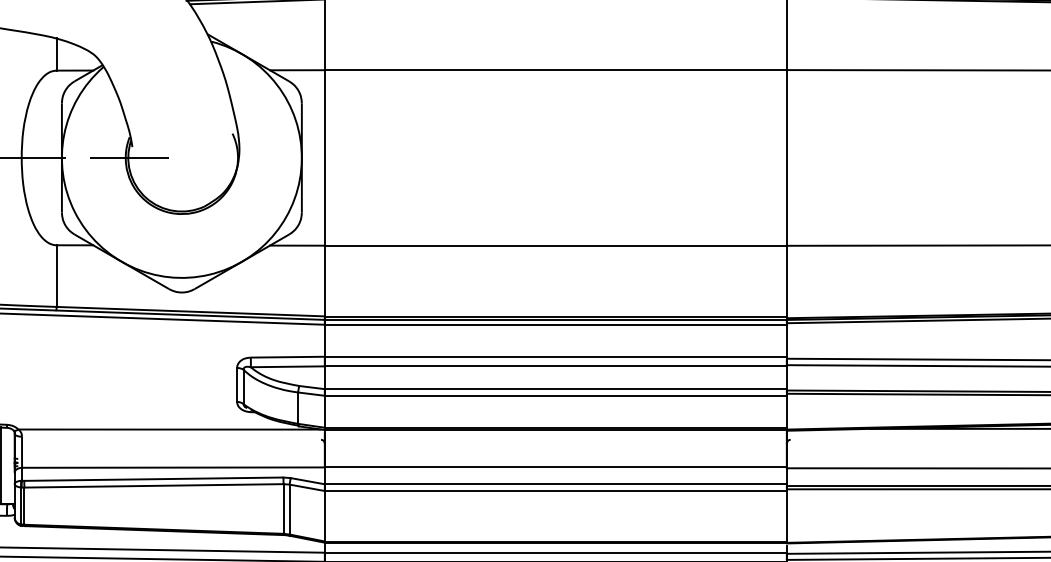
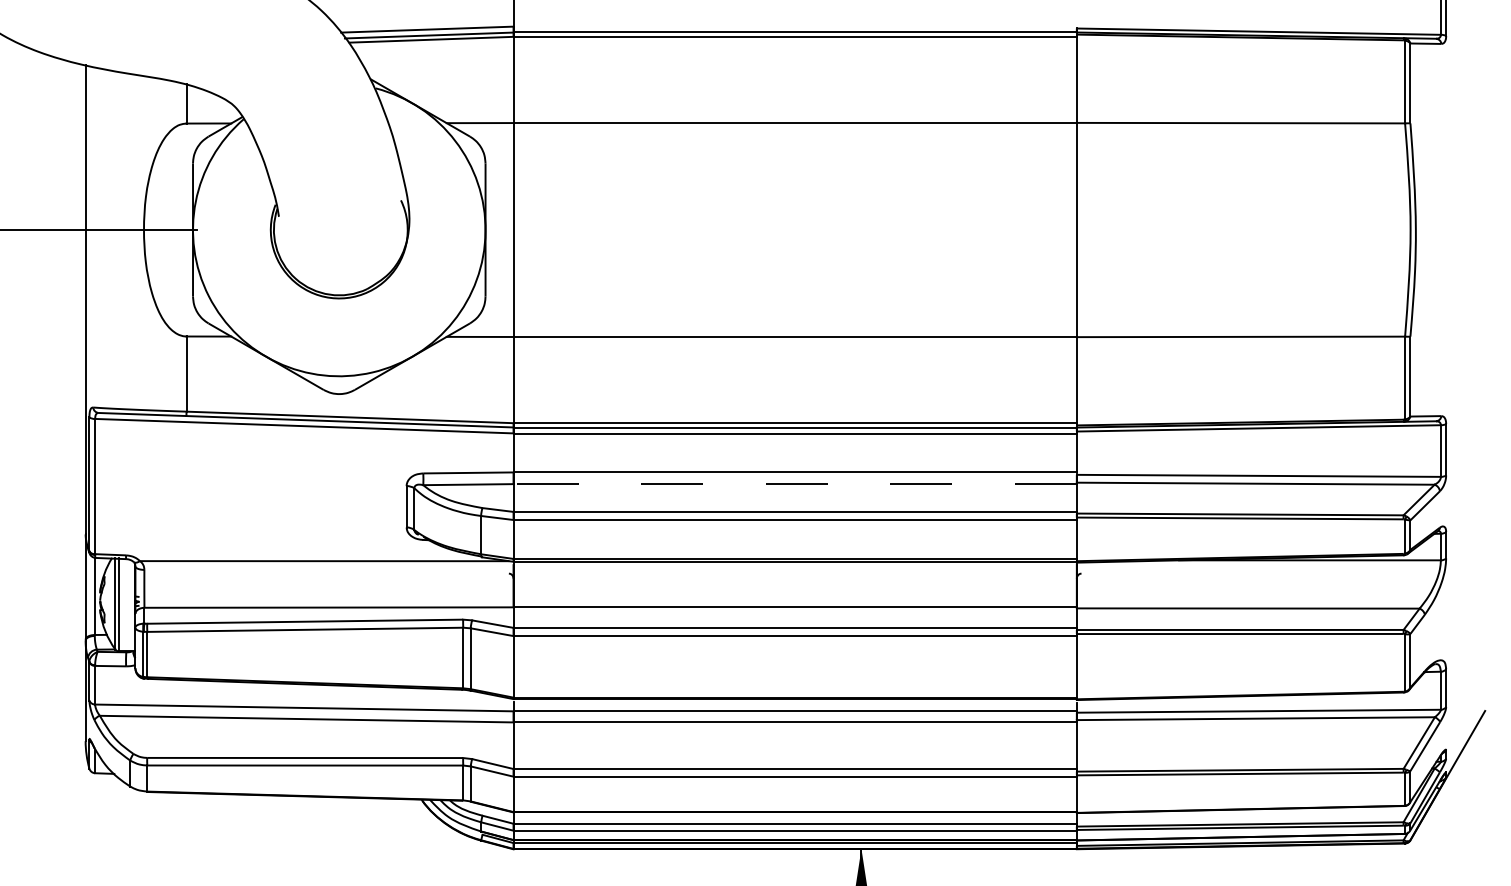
line: (129, 158) -> (275, 230), removed
line: (556, 366) -> (795, 484), solid -> dashed

